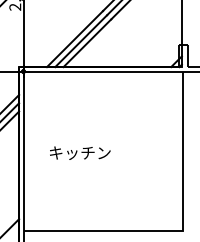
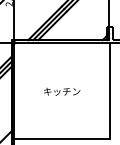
text: (80, 152) -> (62, 91), moved

